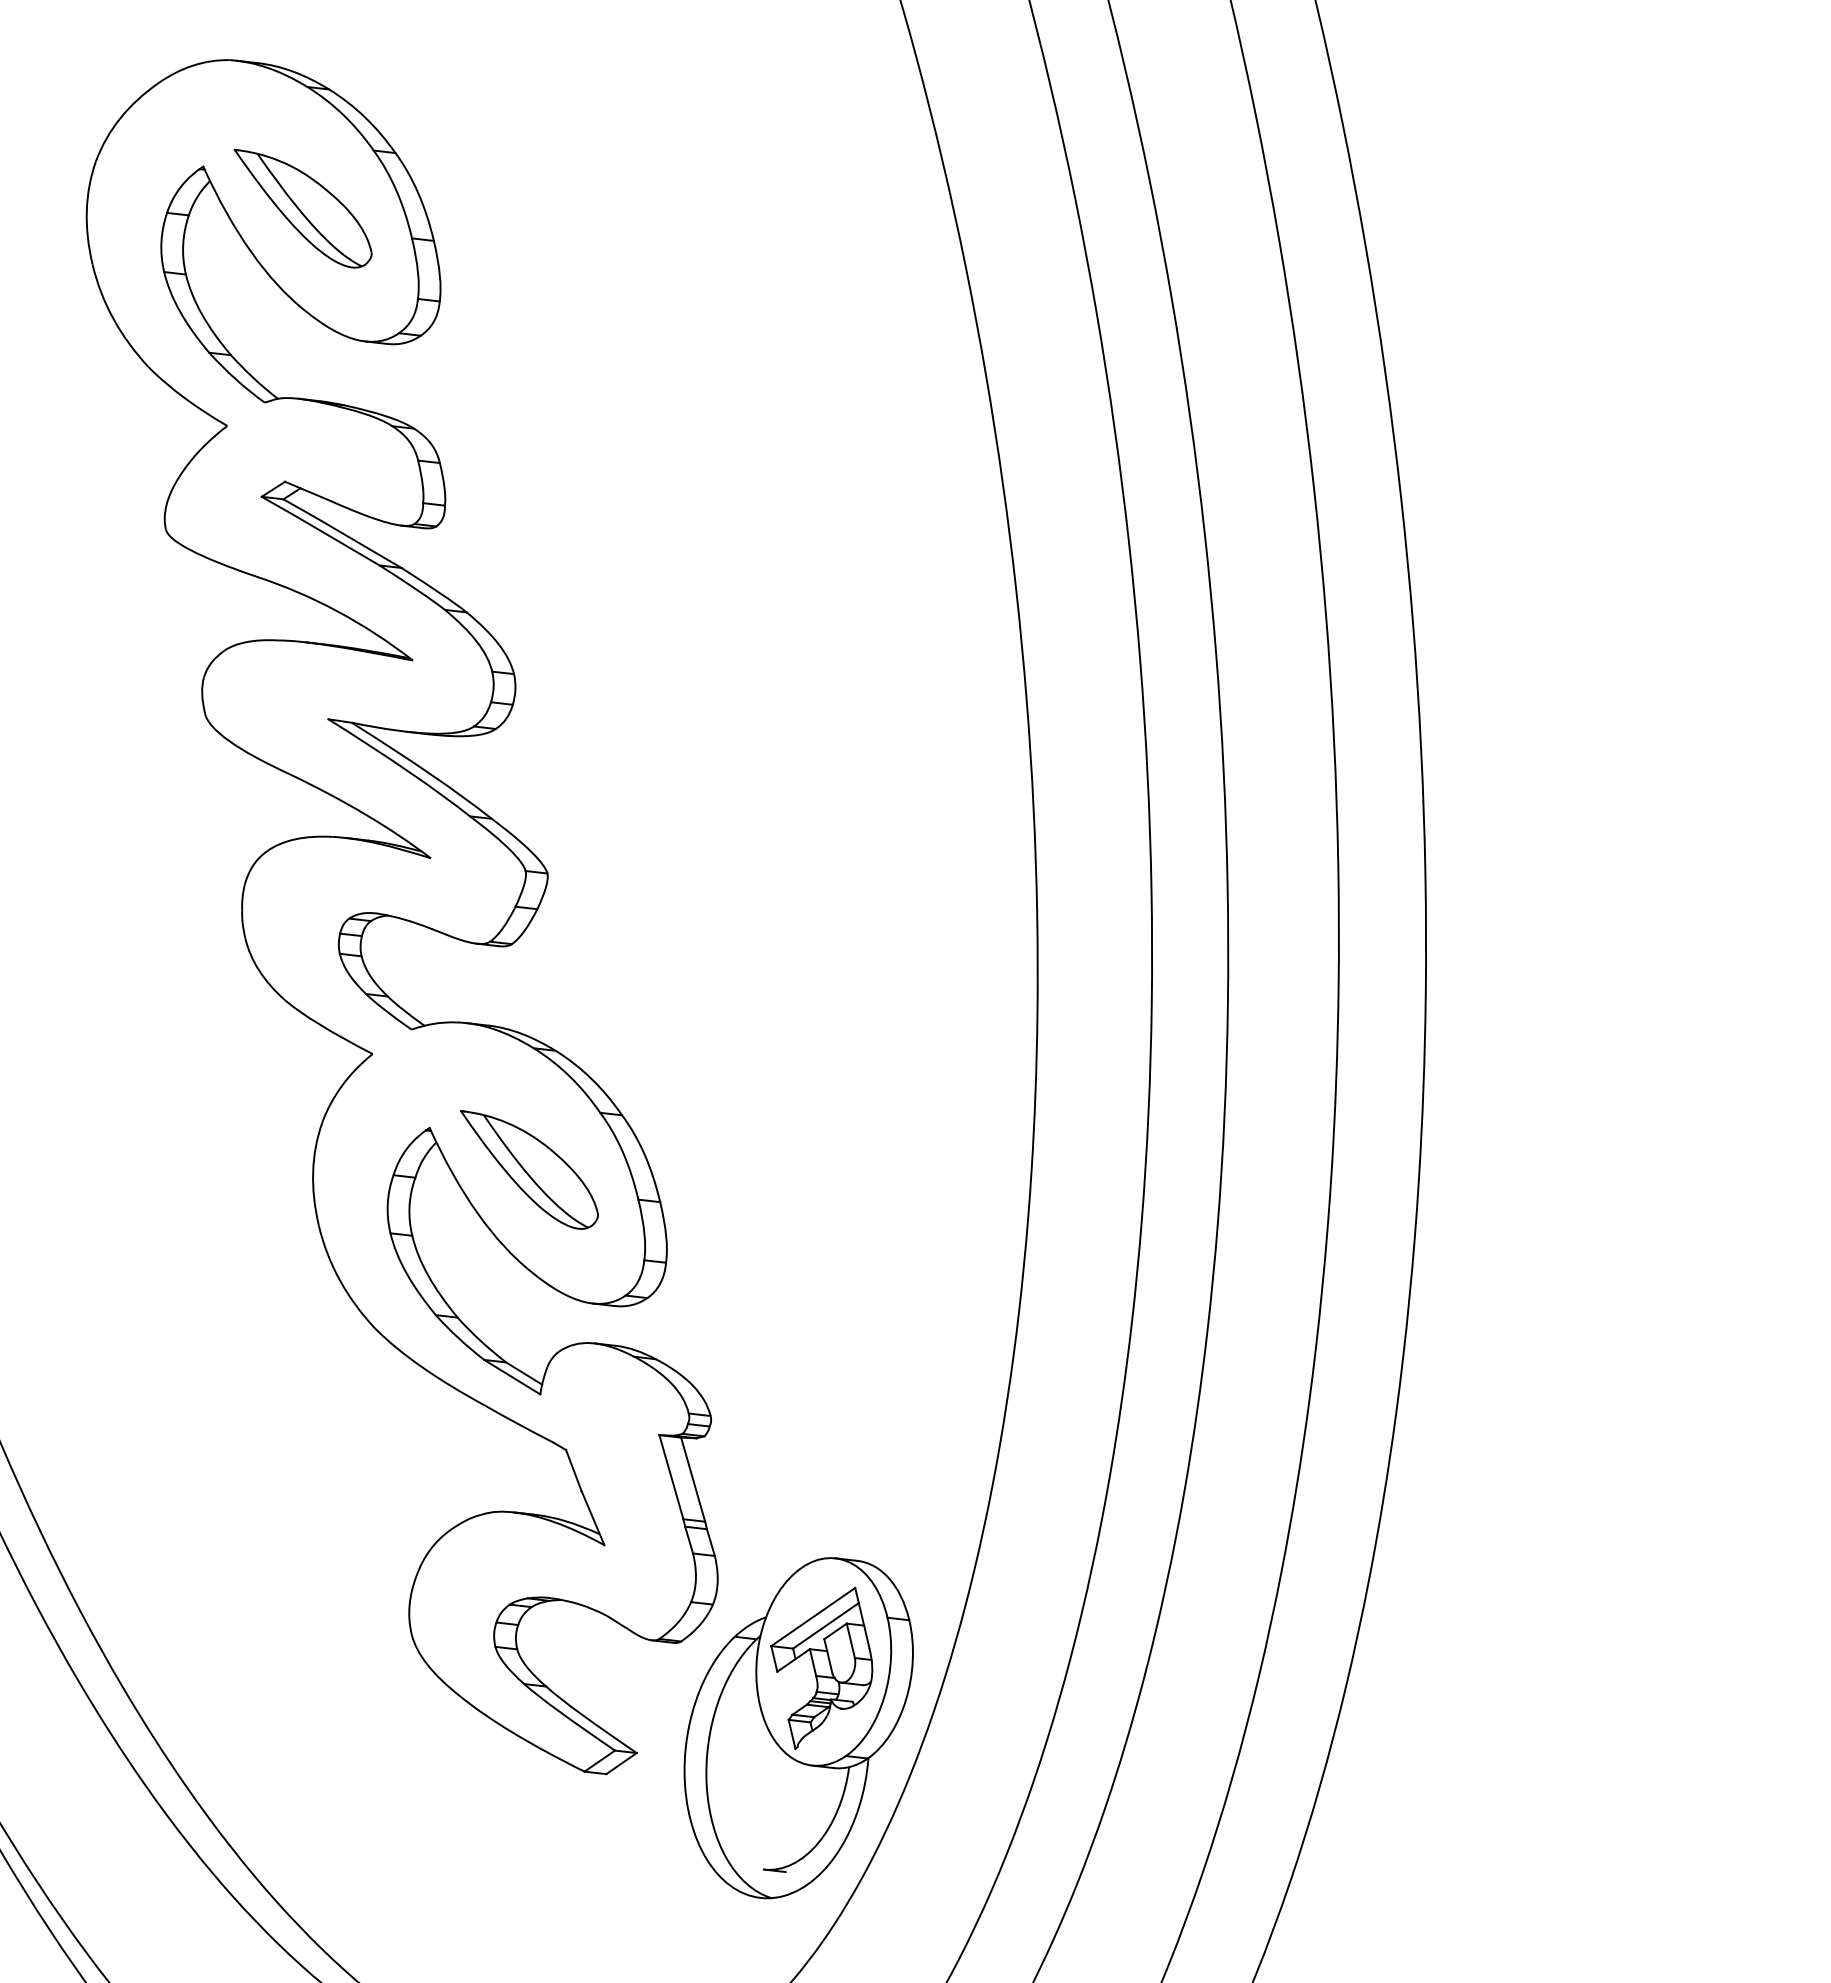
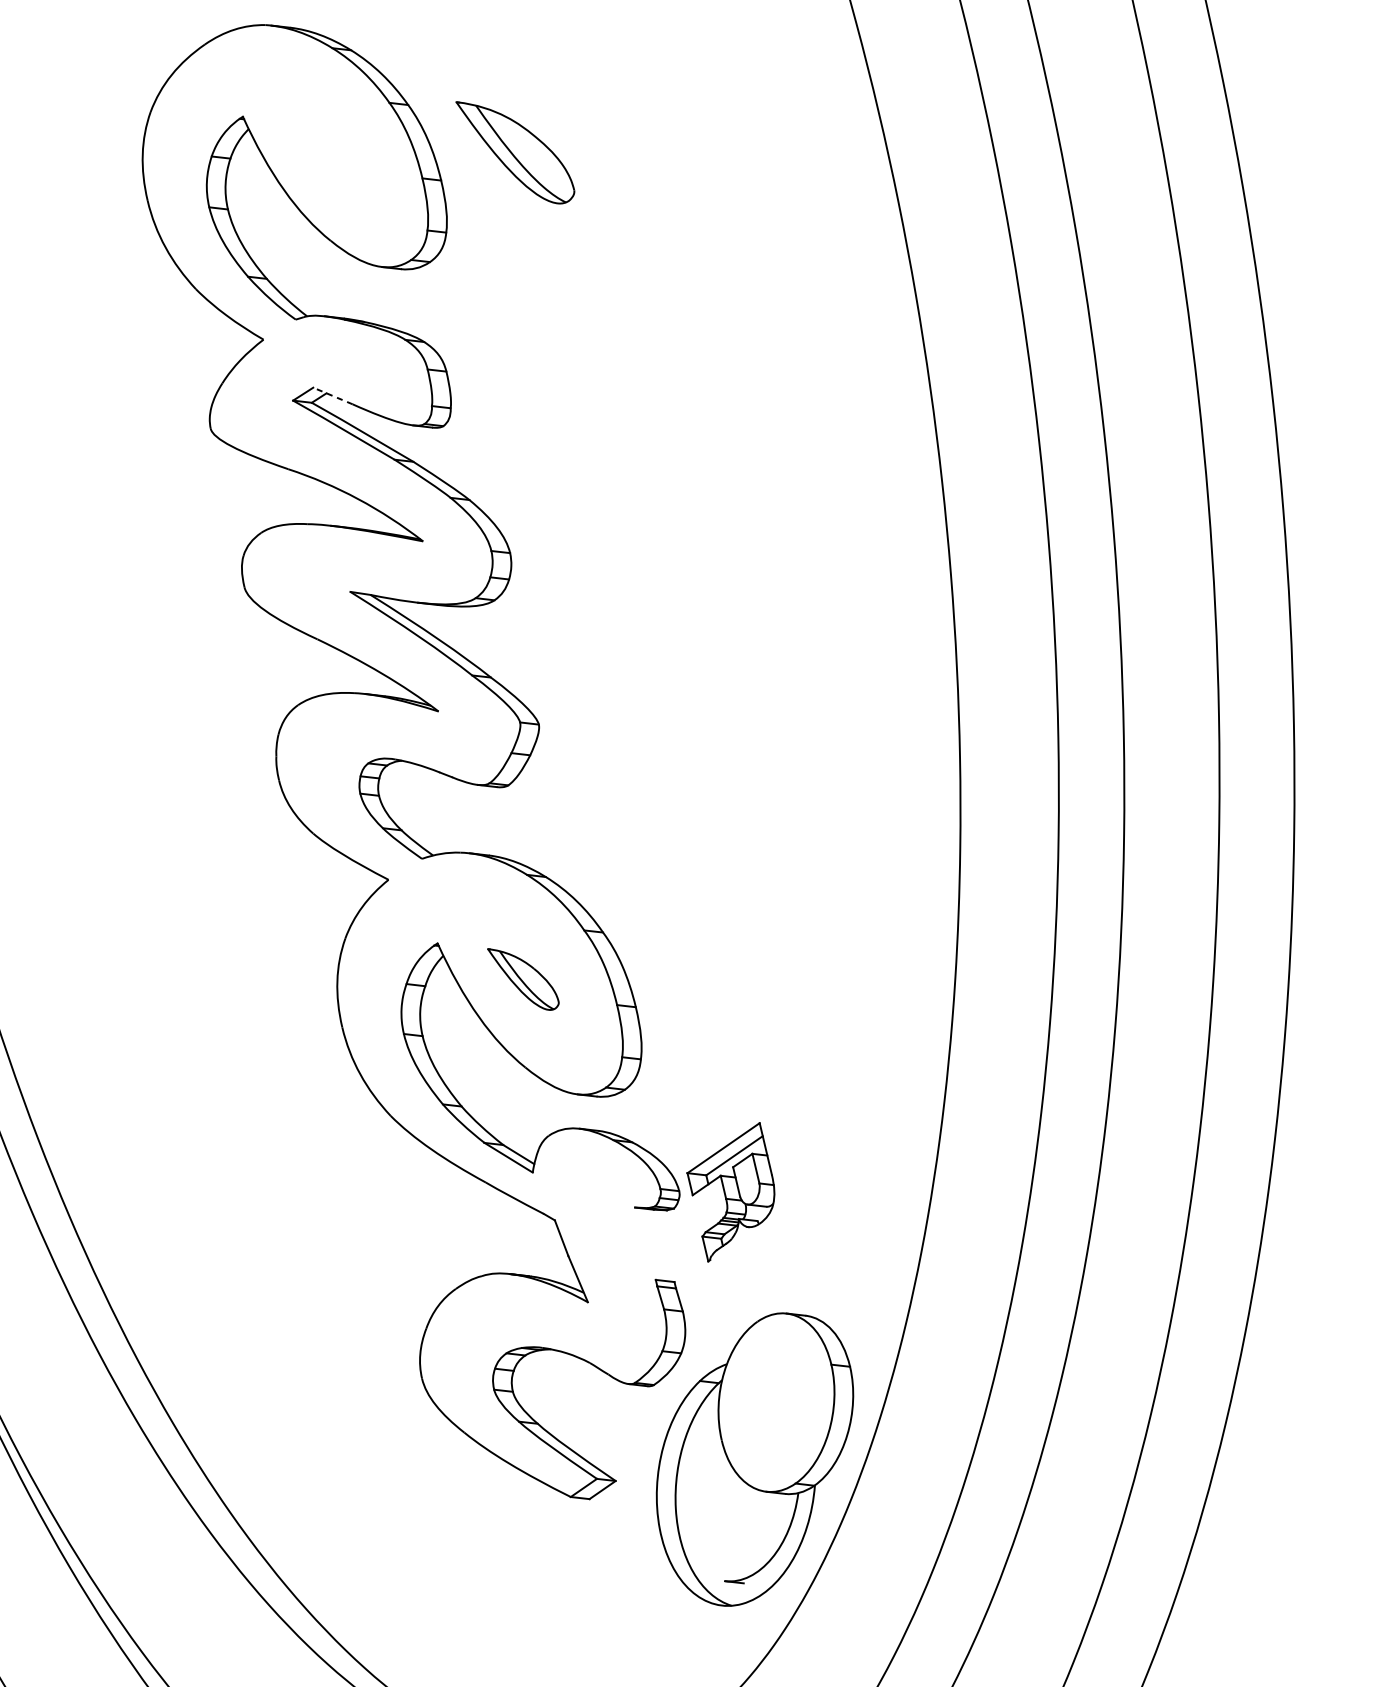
part: (302, 208) -> (514, 152), moved
line: (308, 491) -> (333, 396), solid -> dashed
part: (529, 1169) -> (523, 979), size x0.6
line: (671, 1477) -> (645, 1244), removed
line: (693, 1479) -> (664, 1245), removed
part: (821, 1667) -> (730, 1191), moved

